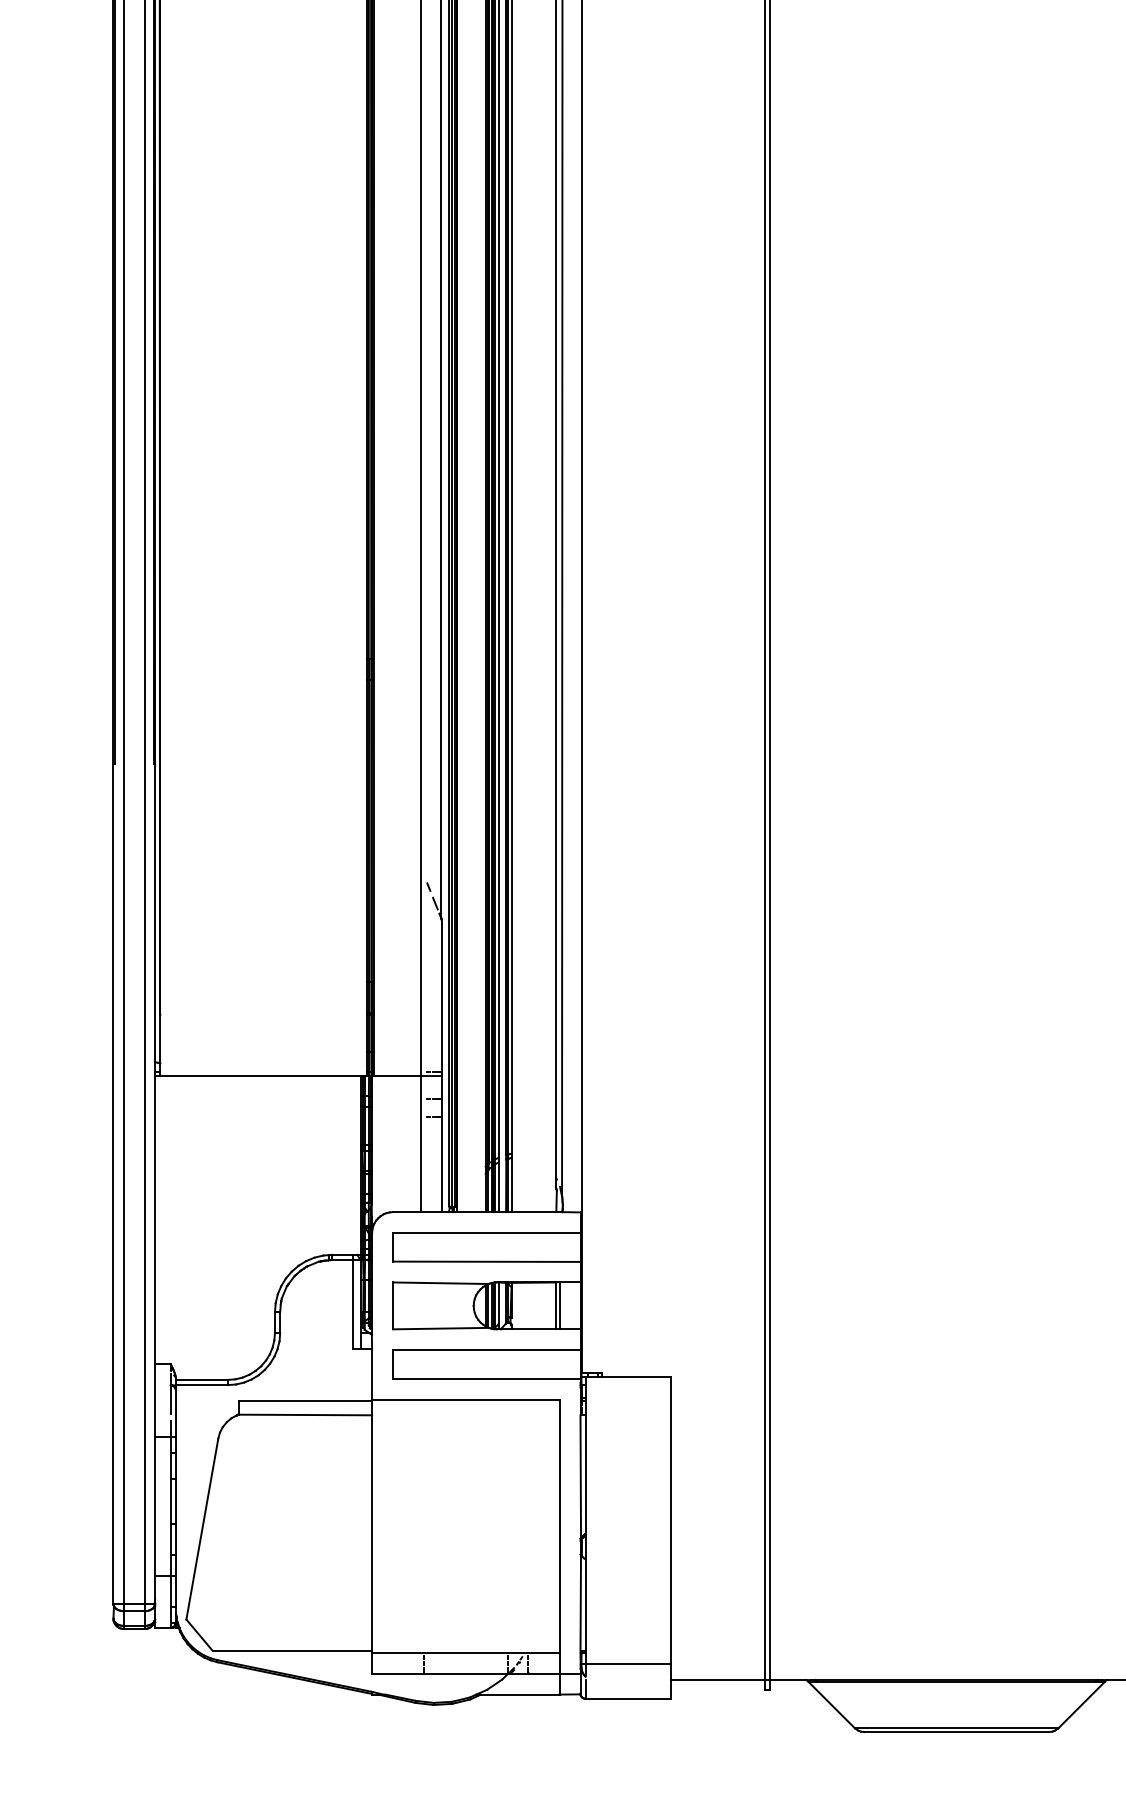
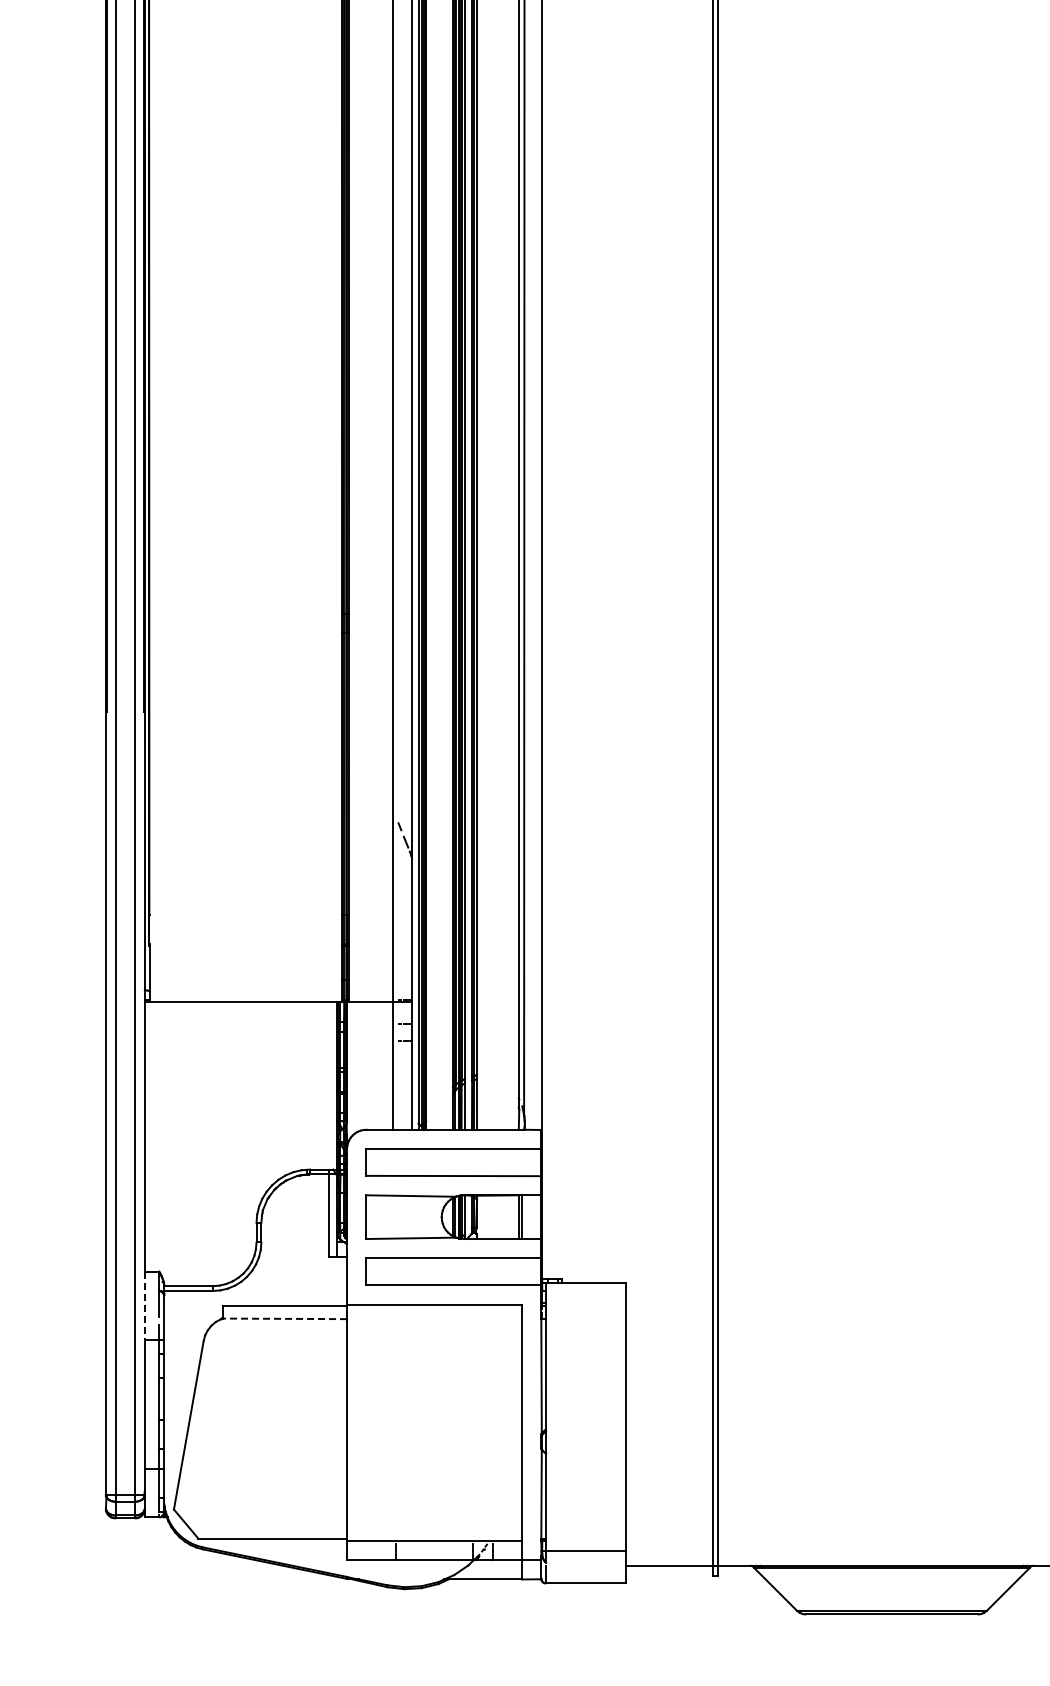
line: (154, 1400) -> (144, 1305), solid -> dashed
line: (304, 1414) -> (284, 1318), solid -> dashed

